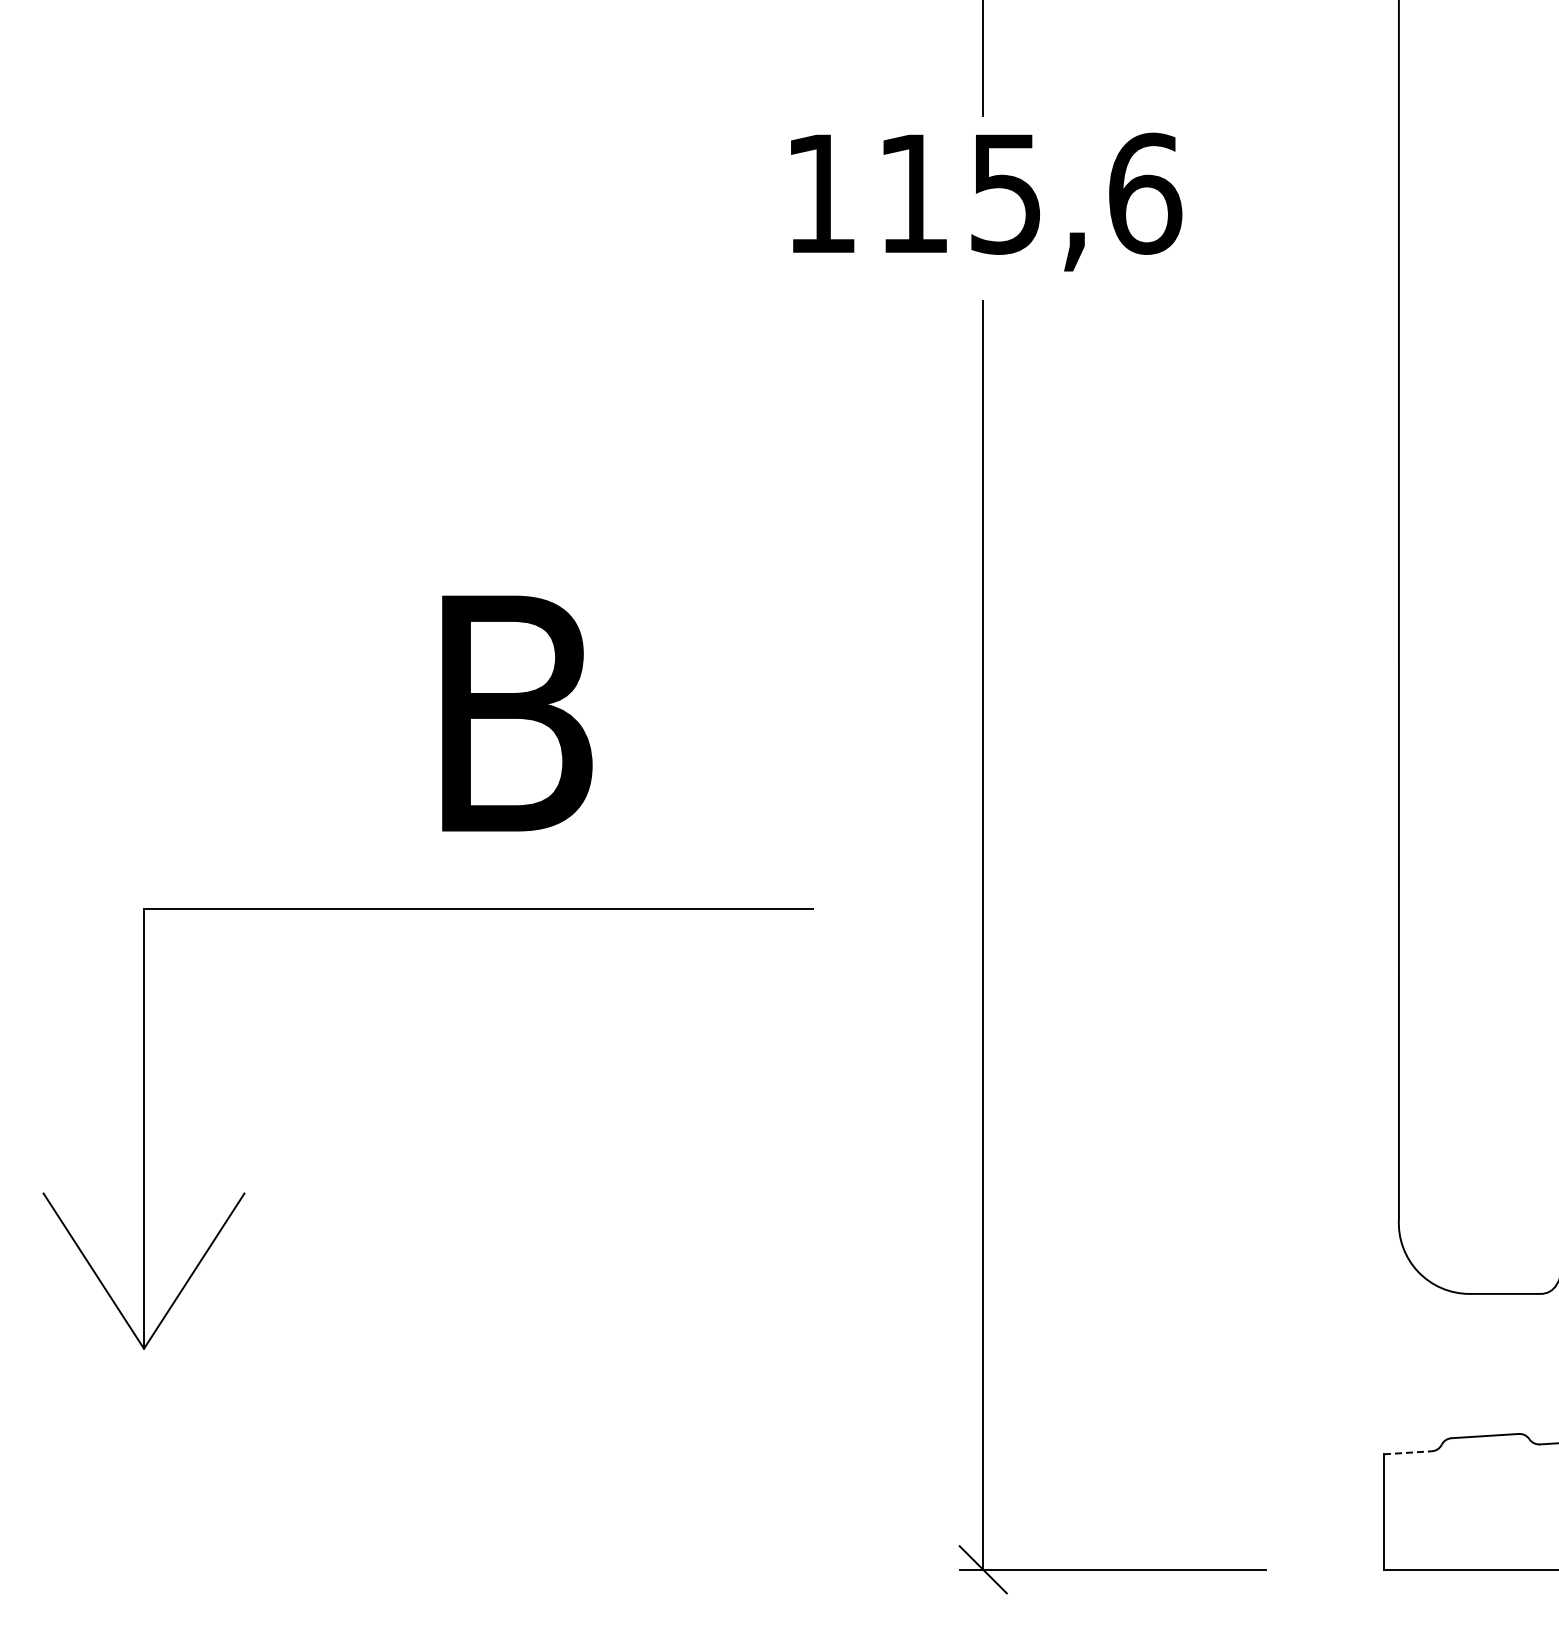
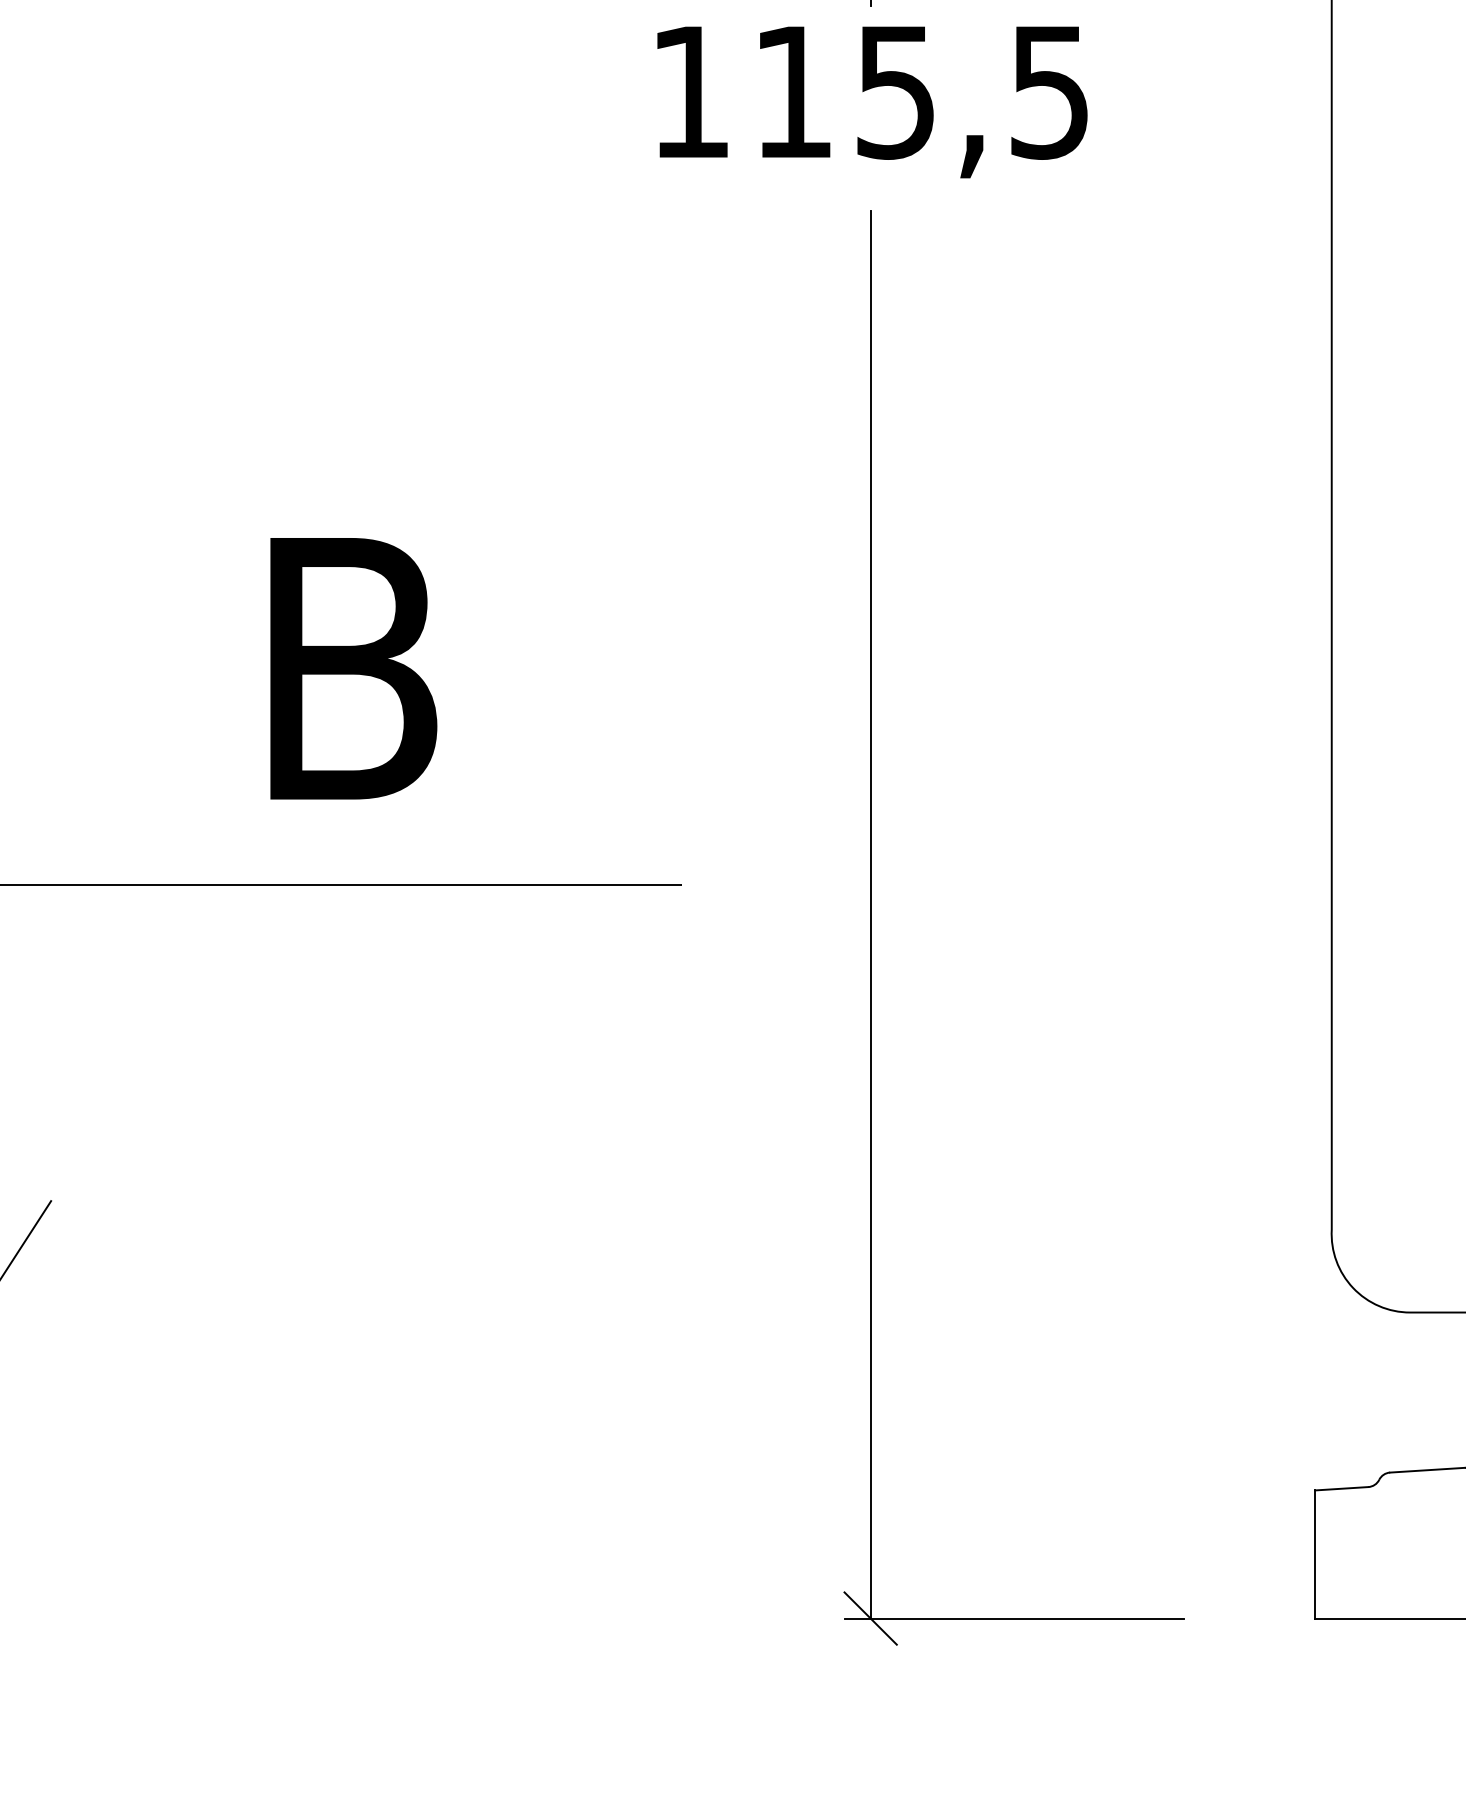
text: (1145, 193) -> (1050, 91), 115,6 -> 115,5
line: (1408, 1452) -> (1342, 1488), dashed -> solid

